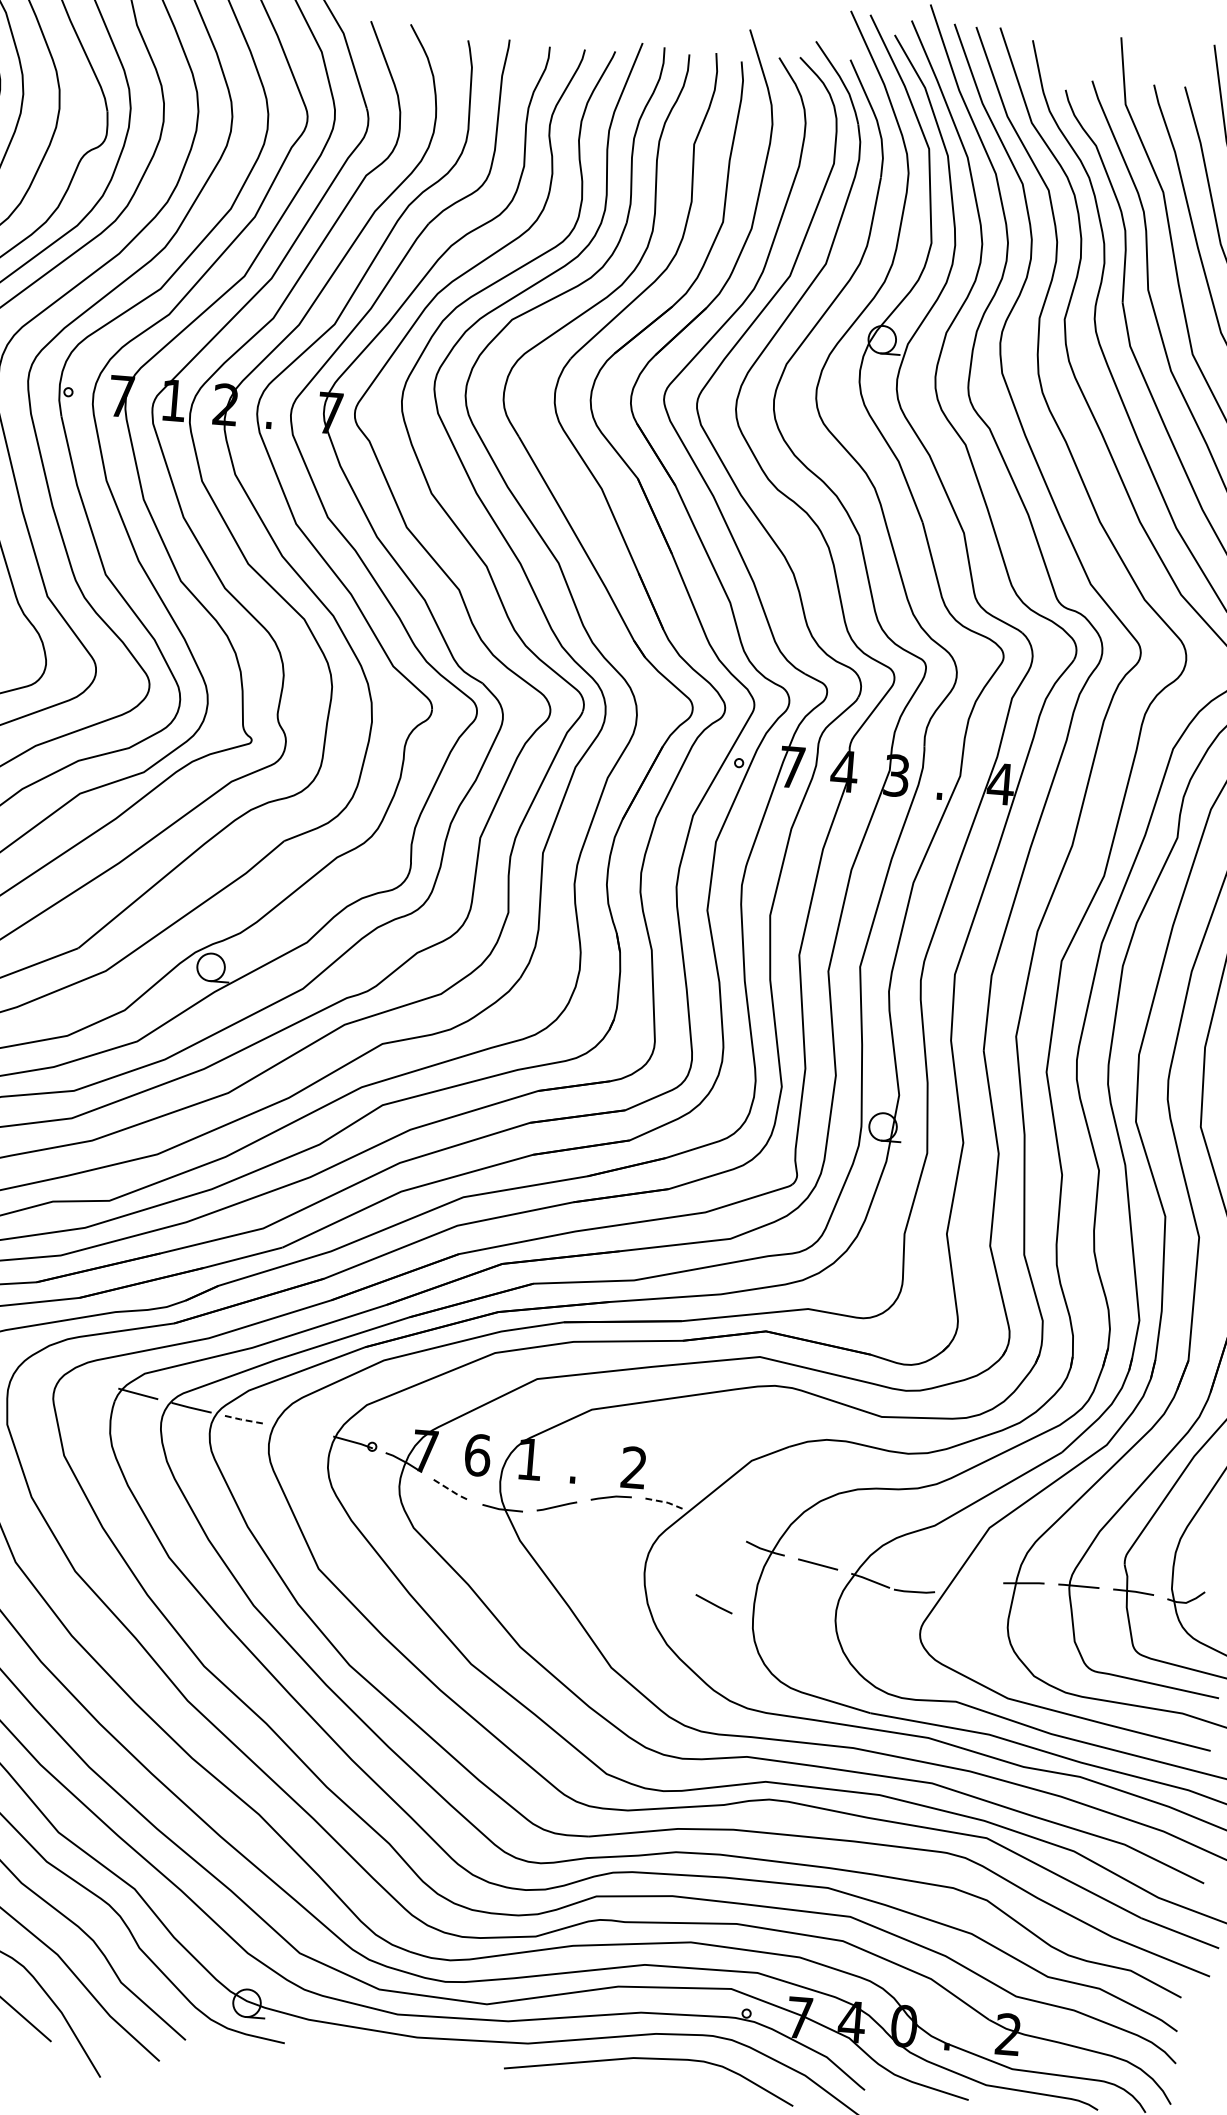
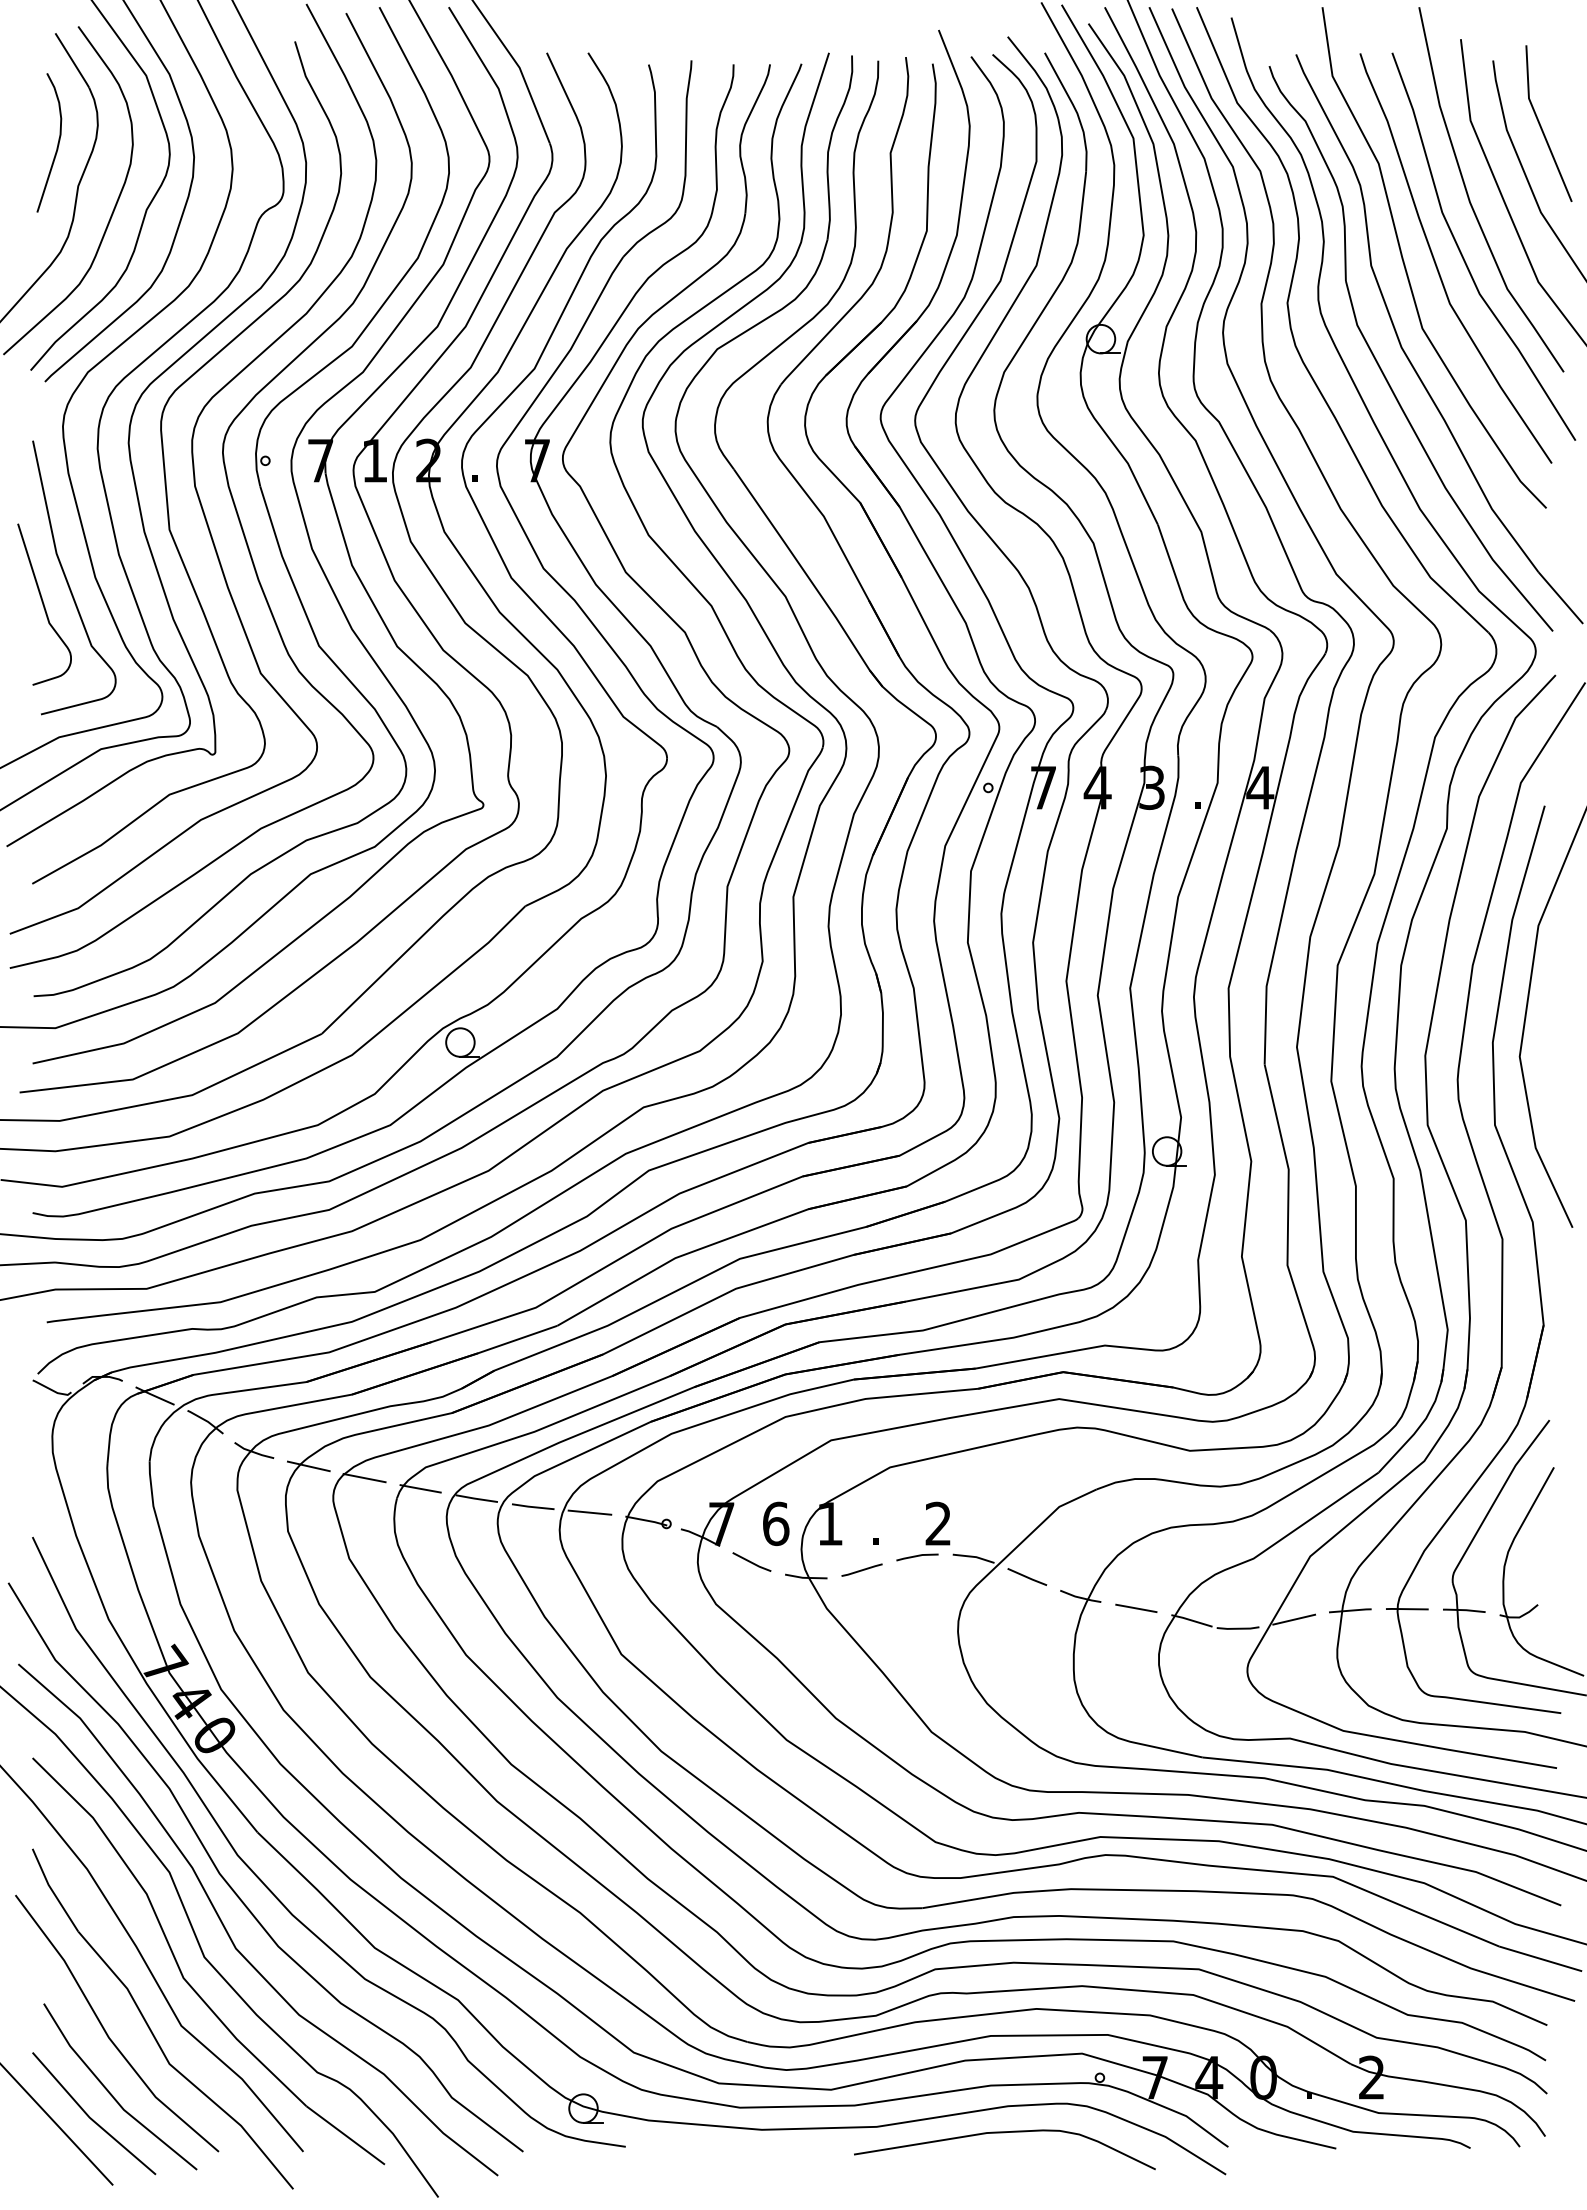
line: (32, 1363) -> (308, 1466), added
line: (84, 1379) -> (364, 1478), added
line: (245, 1420) -> (533, 1507), dashed -> solid
line: (298, 1429) -> (589, 1512), added
line: (451, 1491) -> (752, 1563), dashed -> solid
line: (667, 1503) -> (975, 1557), dashed -> solid
line: (969, 1587) -> (1294, 1619), added
line: (714, 1603) -> (1027, 1576), moved

